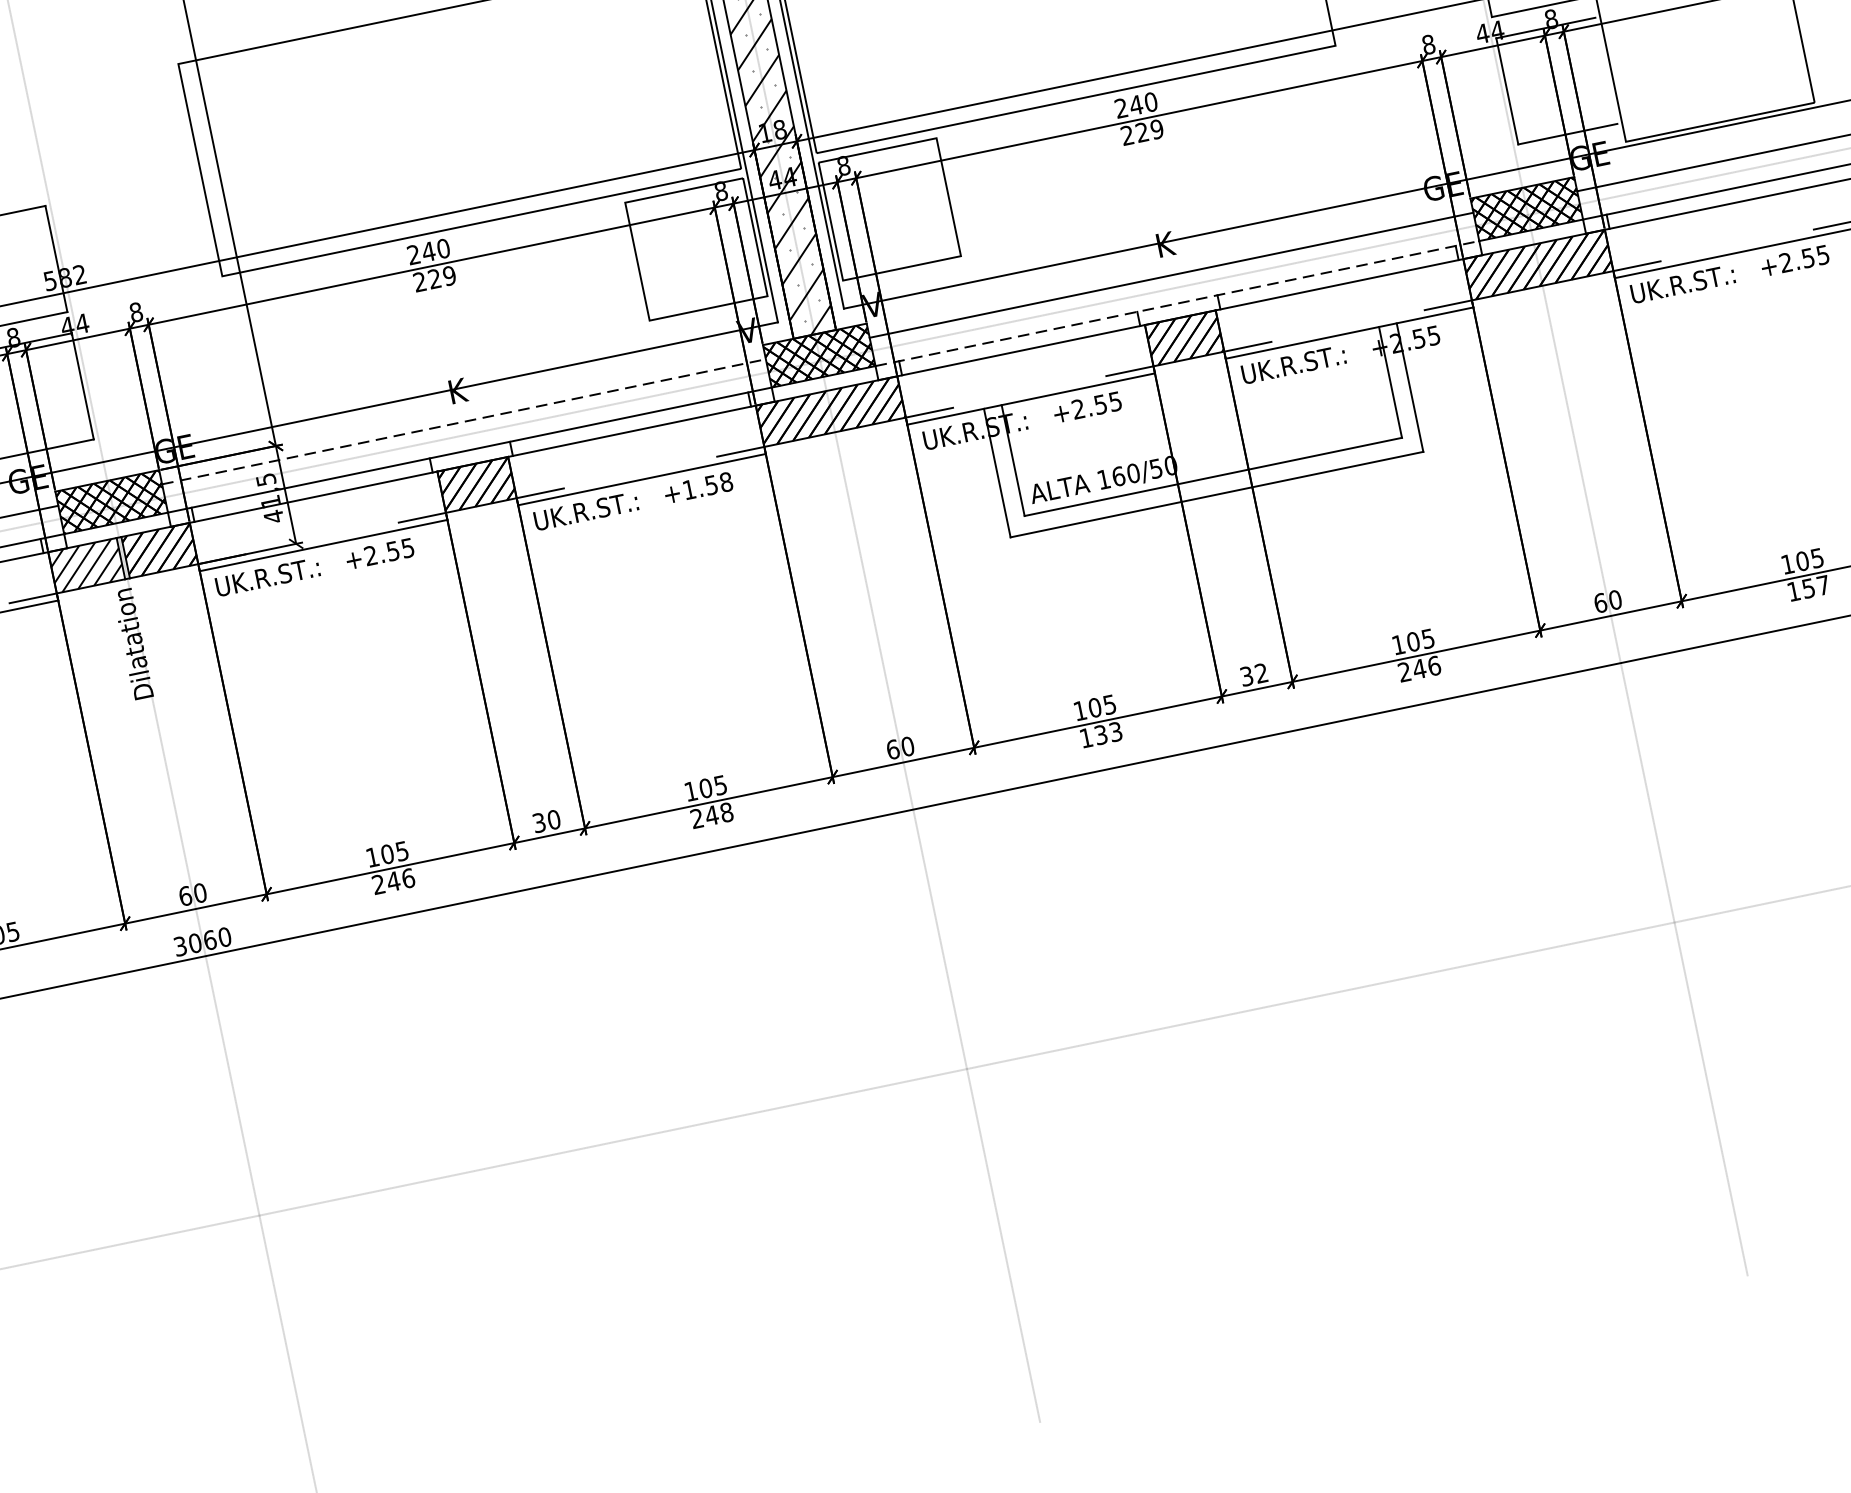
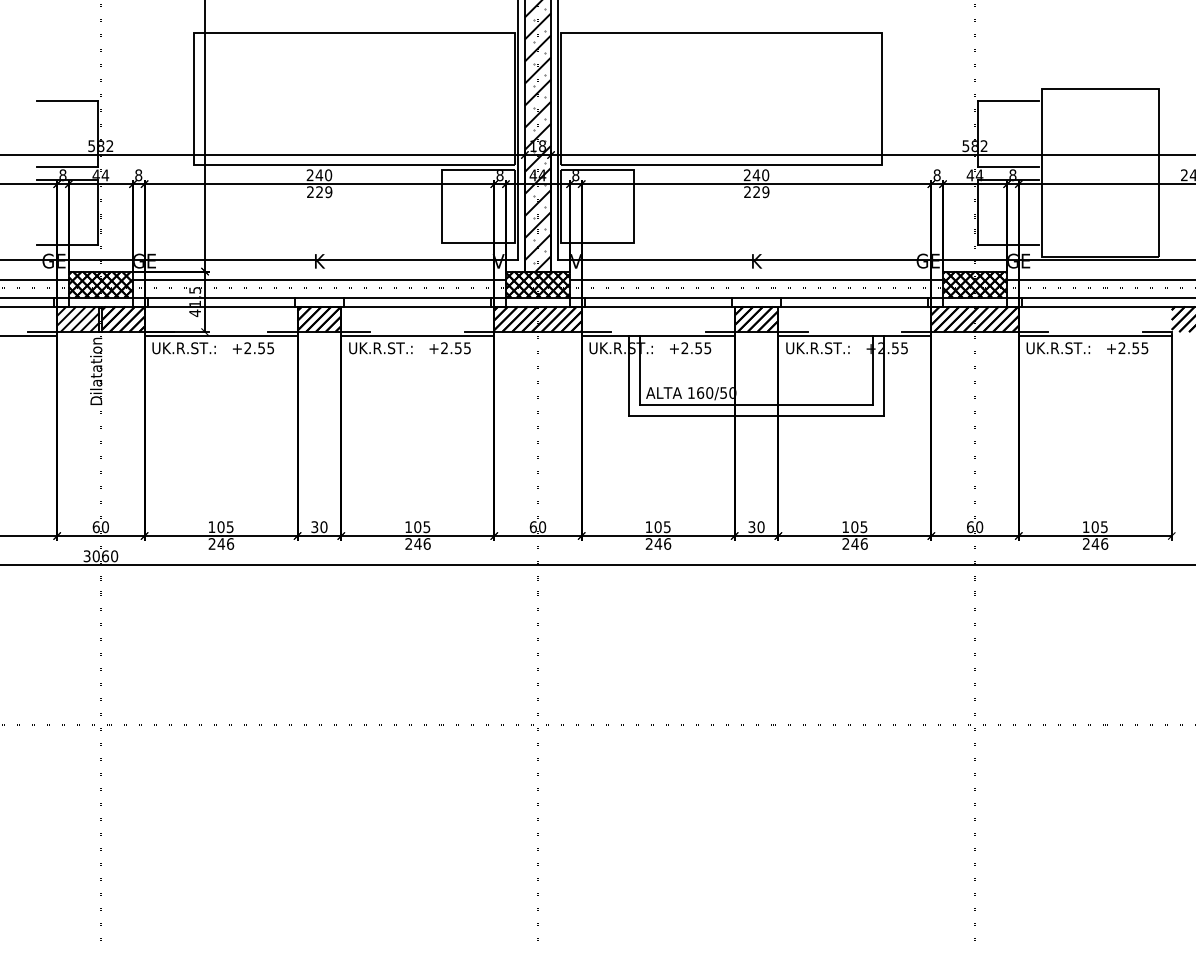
line: (1178, 302) -> (757, 297), dashed -> solid
line: (464, 422) -> (319, 280), dashed -> solid
text: (707, 486) -> (455, 348), +1.58 -> +2.55
text: (1808, 587) -> (1095, 543), 157 -> 246
text: (1260, 674) -> (760, 527), 32 -> 30
text: (1101, 734) -> (658, 543), 133 -> 246
text: (725, 811) -> (426, 543), 248 -> 246

